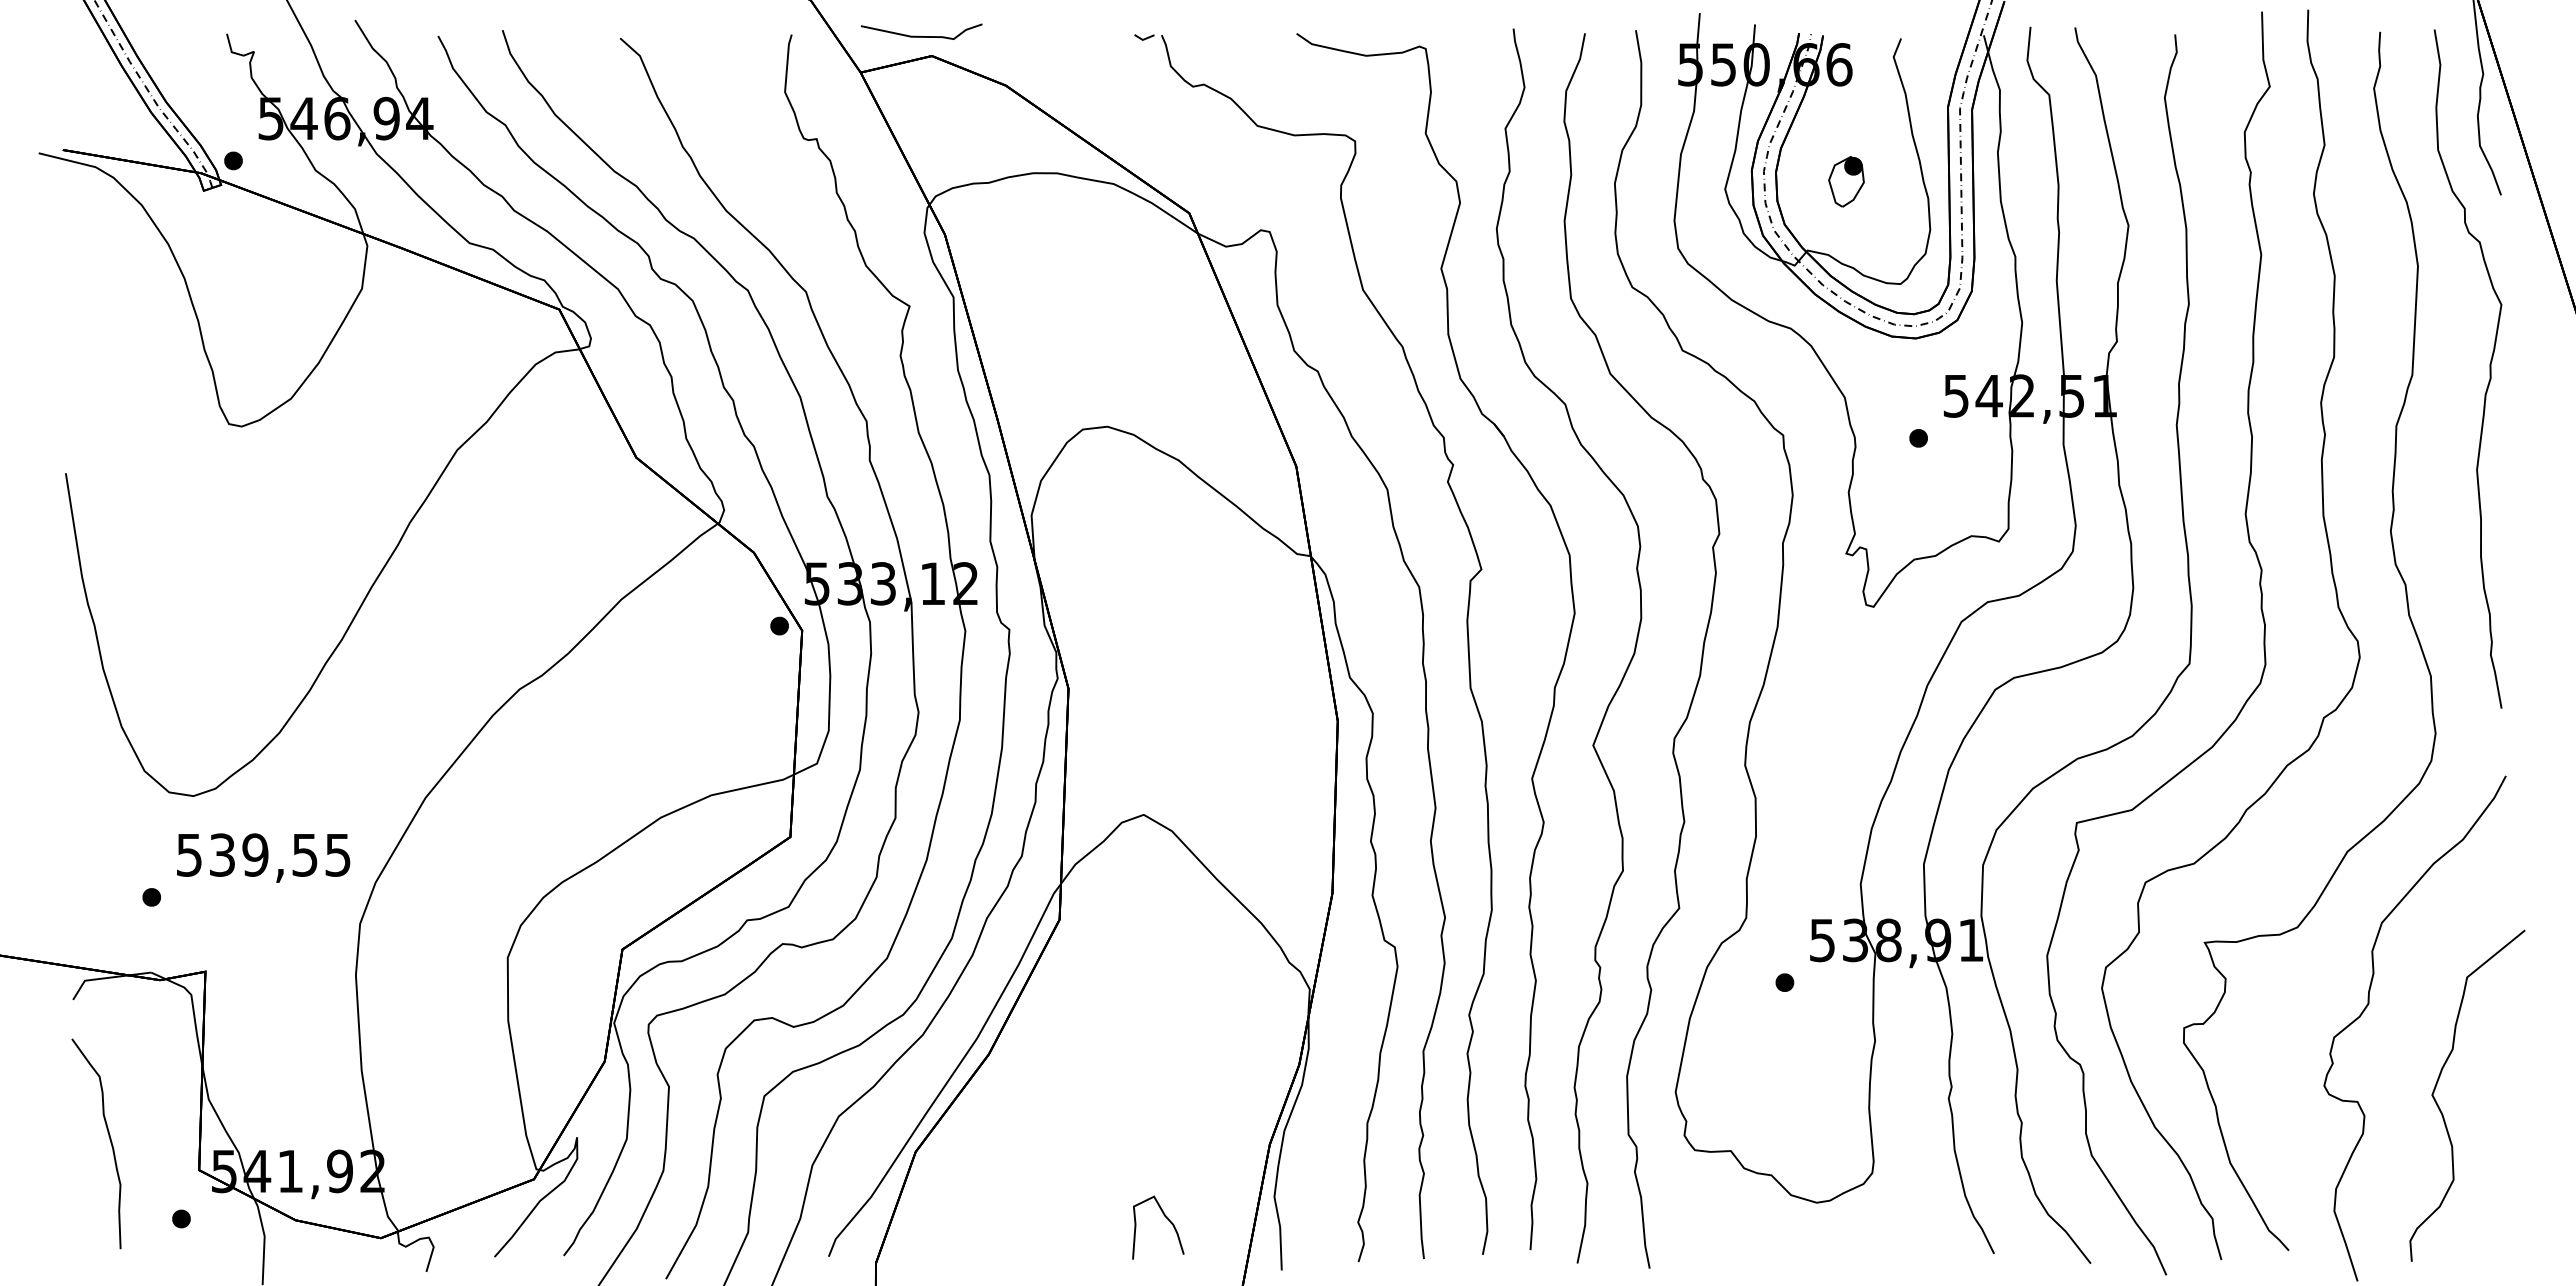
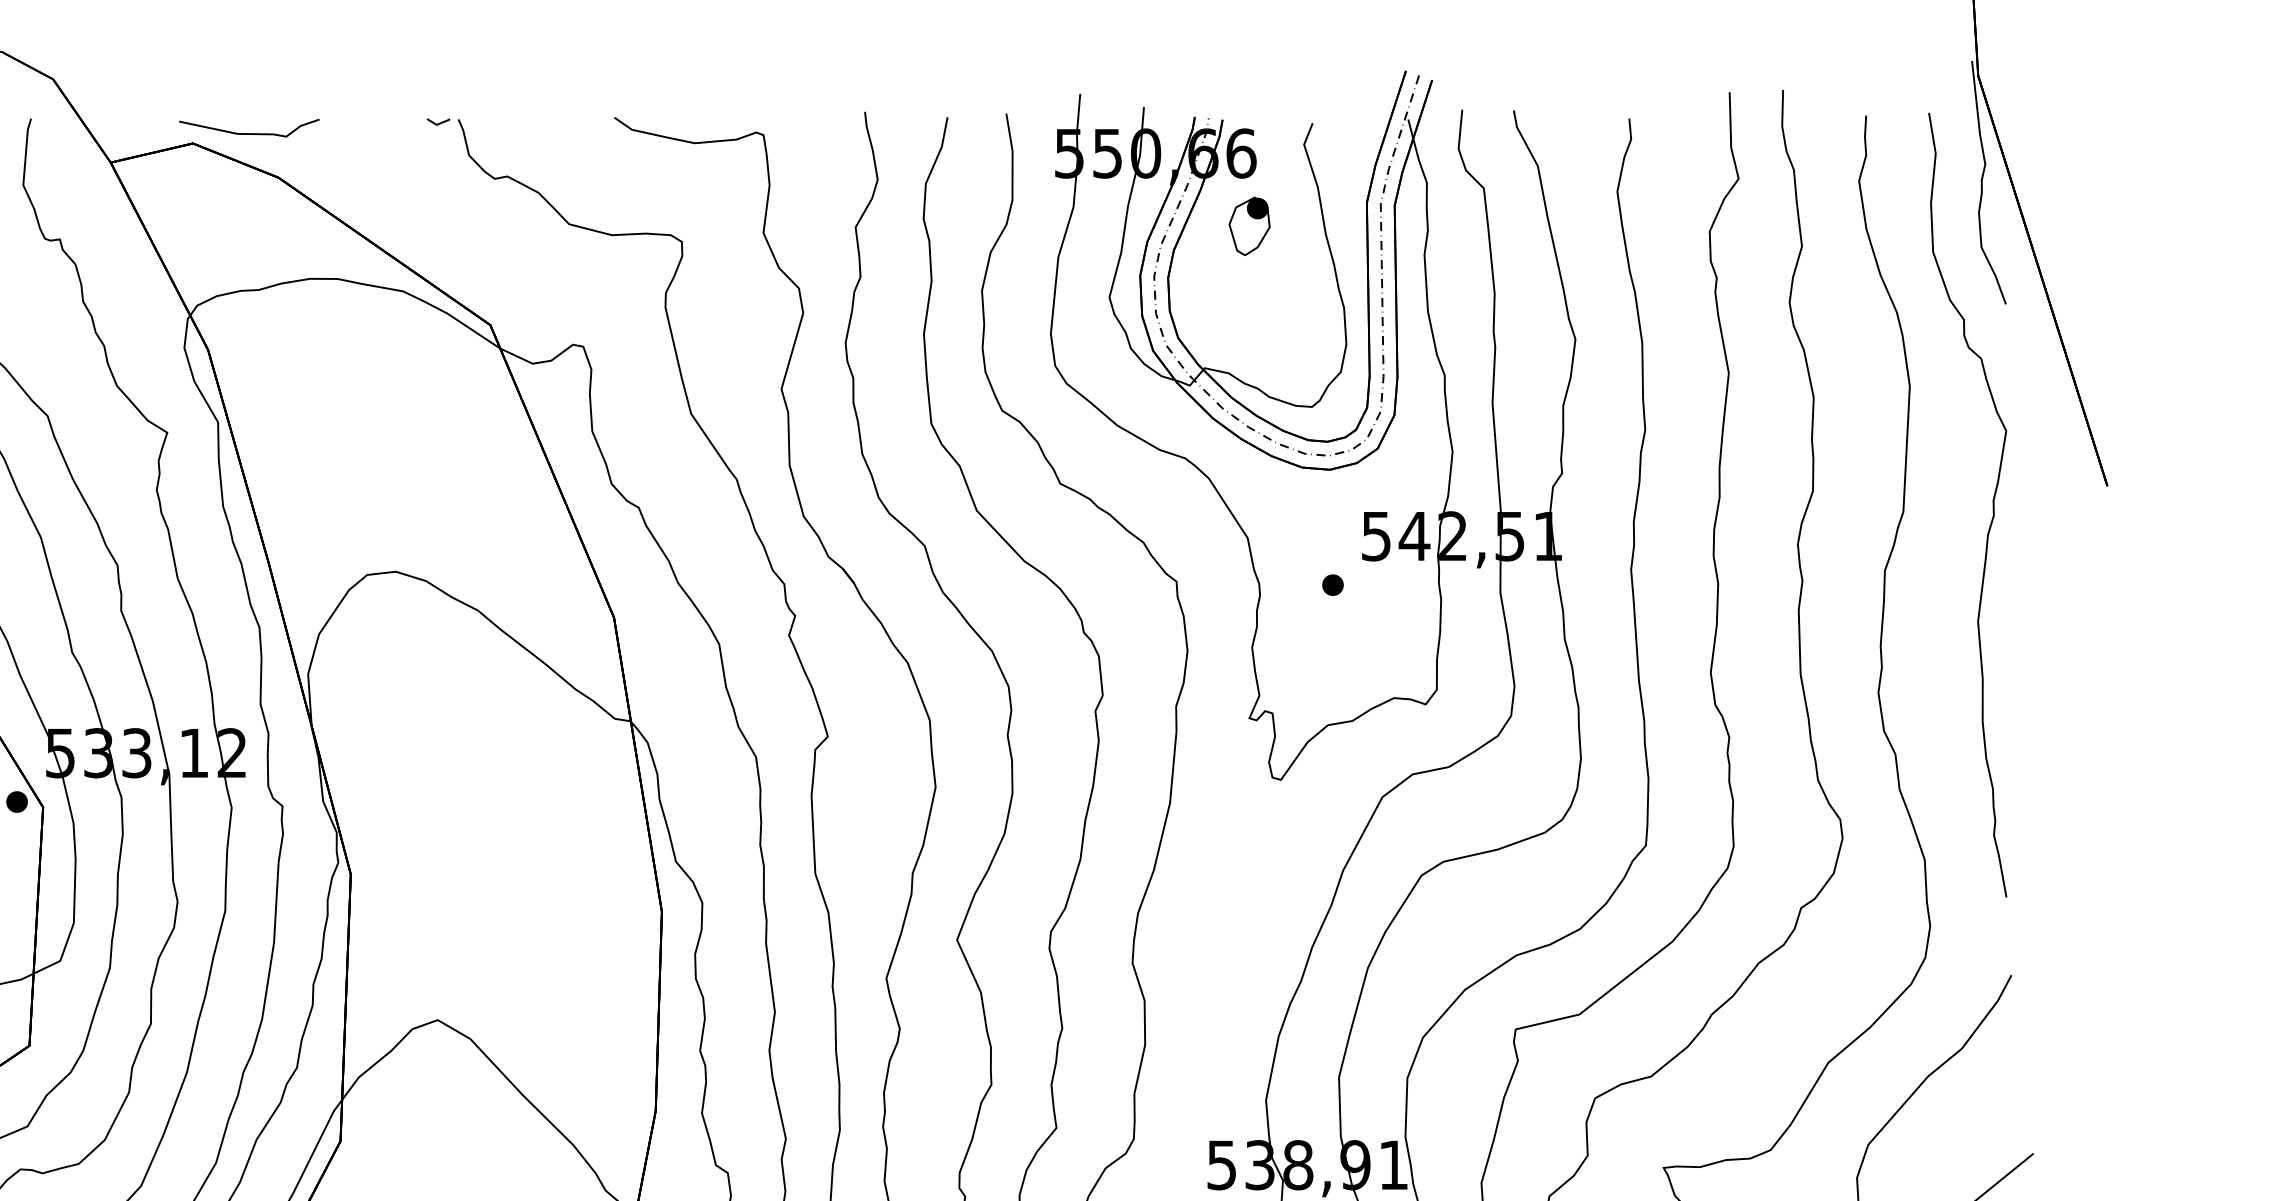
curve: (918, 35) -> (245, 132), moved
part: (1846, 181) -> (1249, 226), moved

